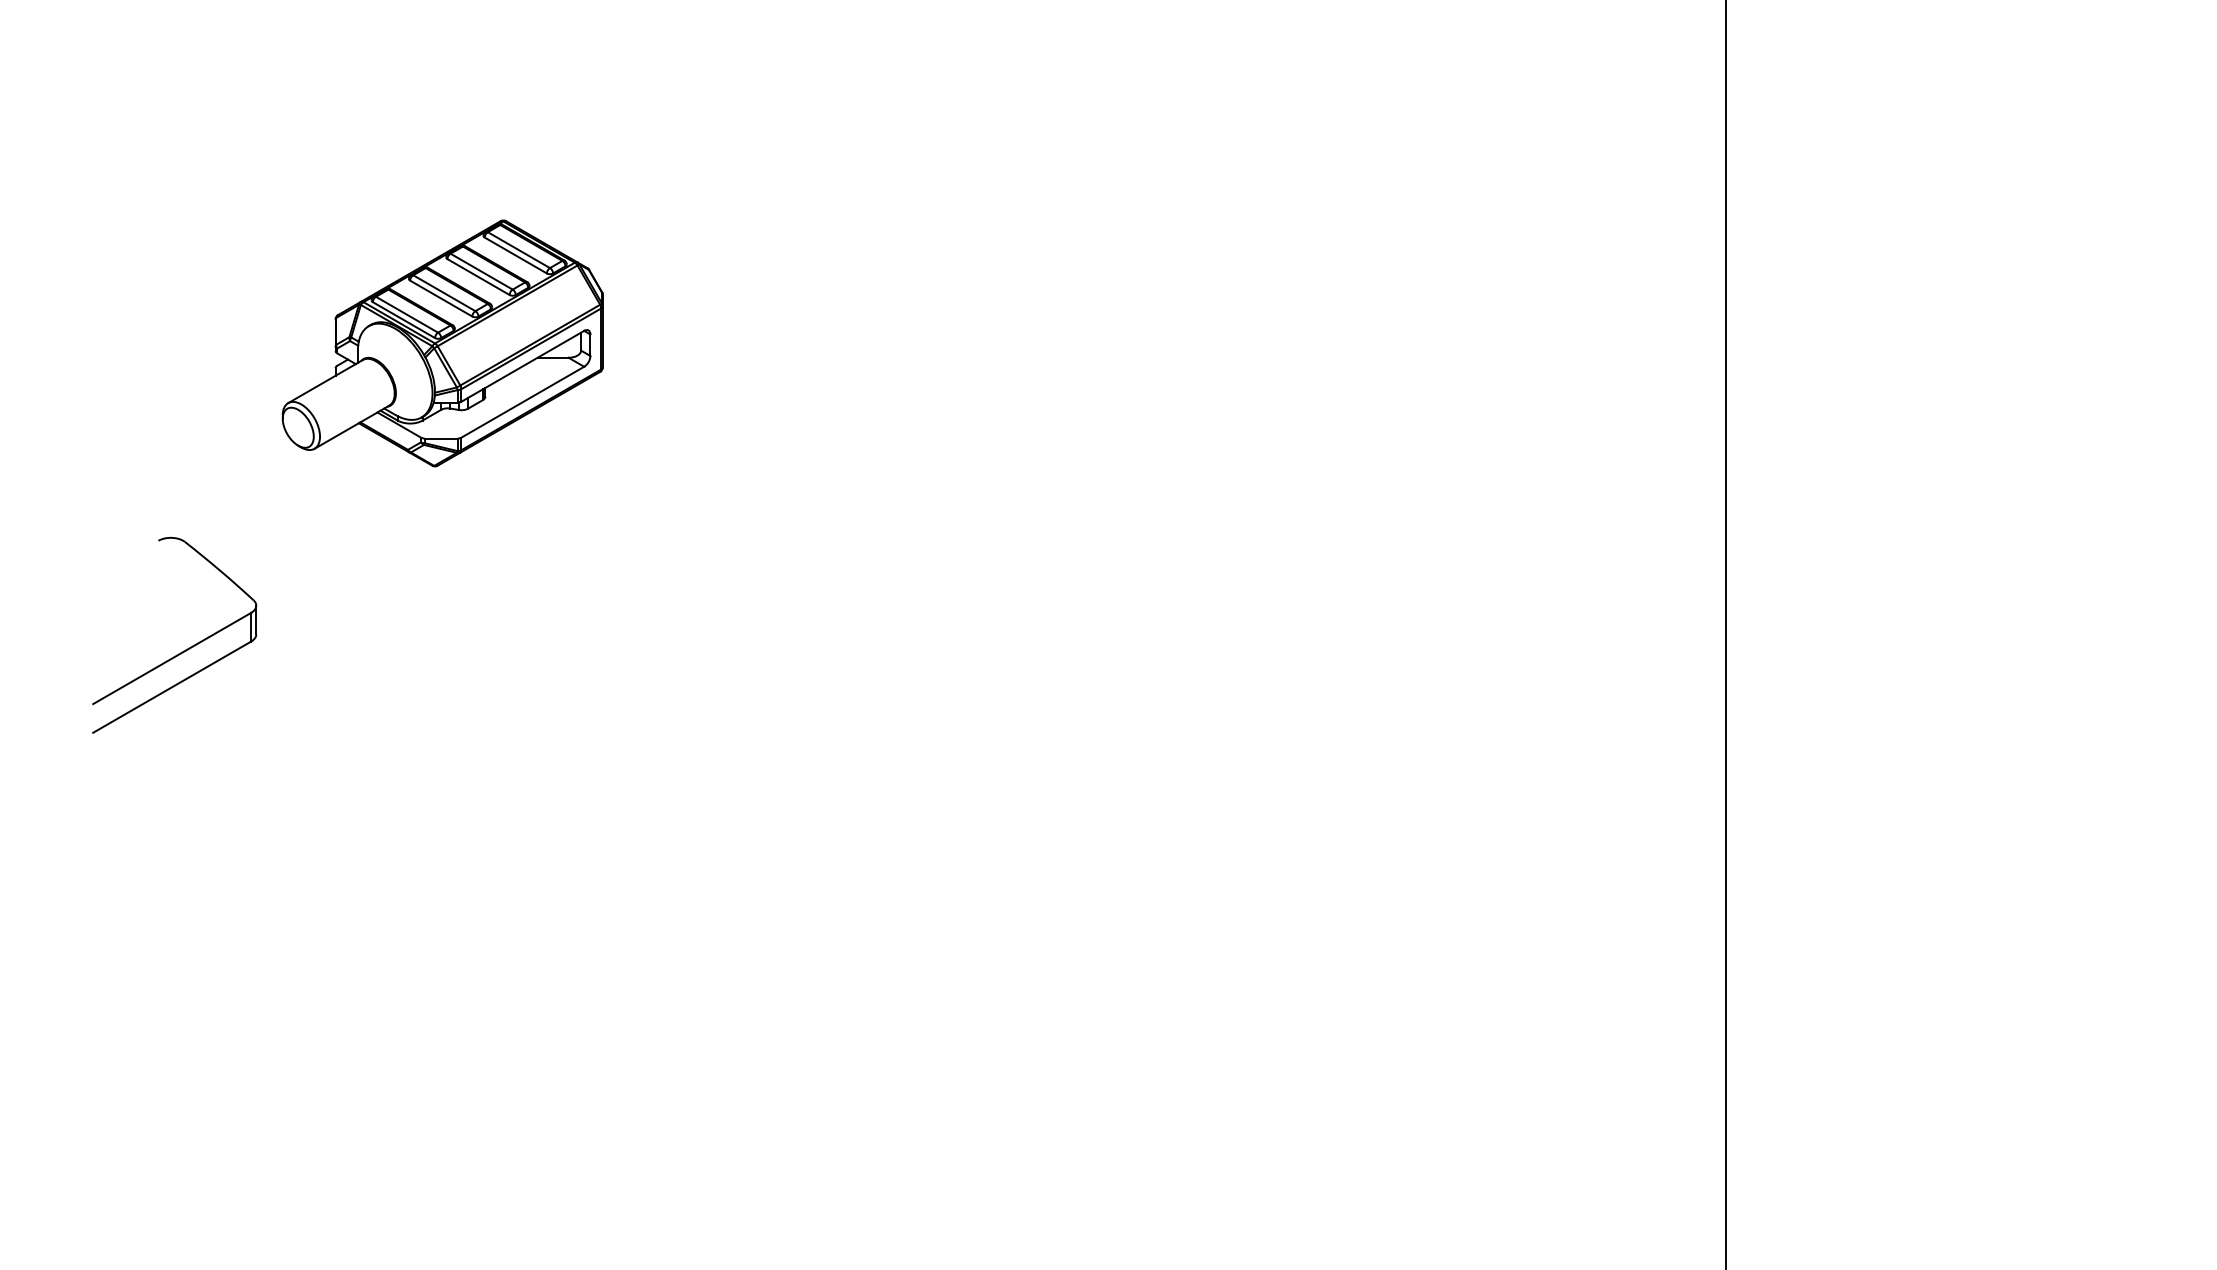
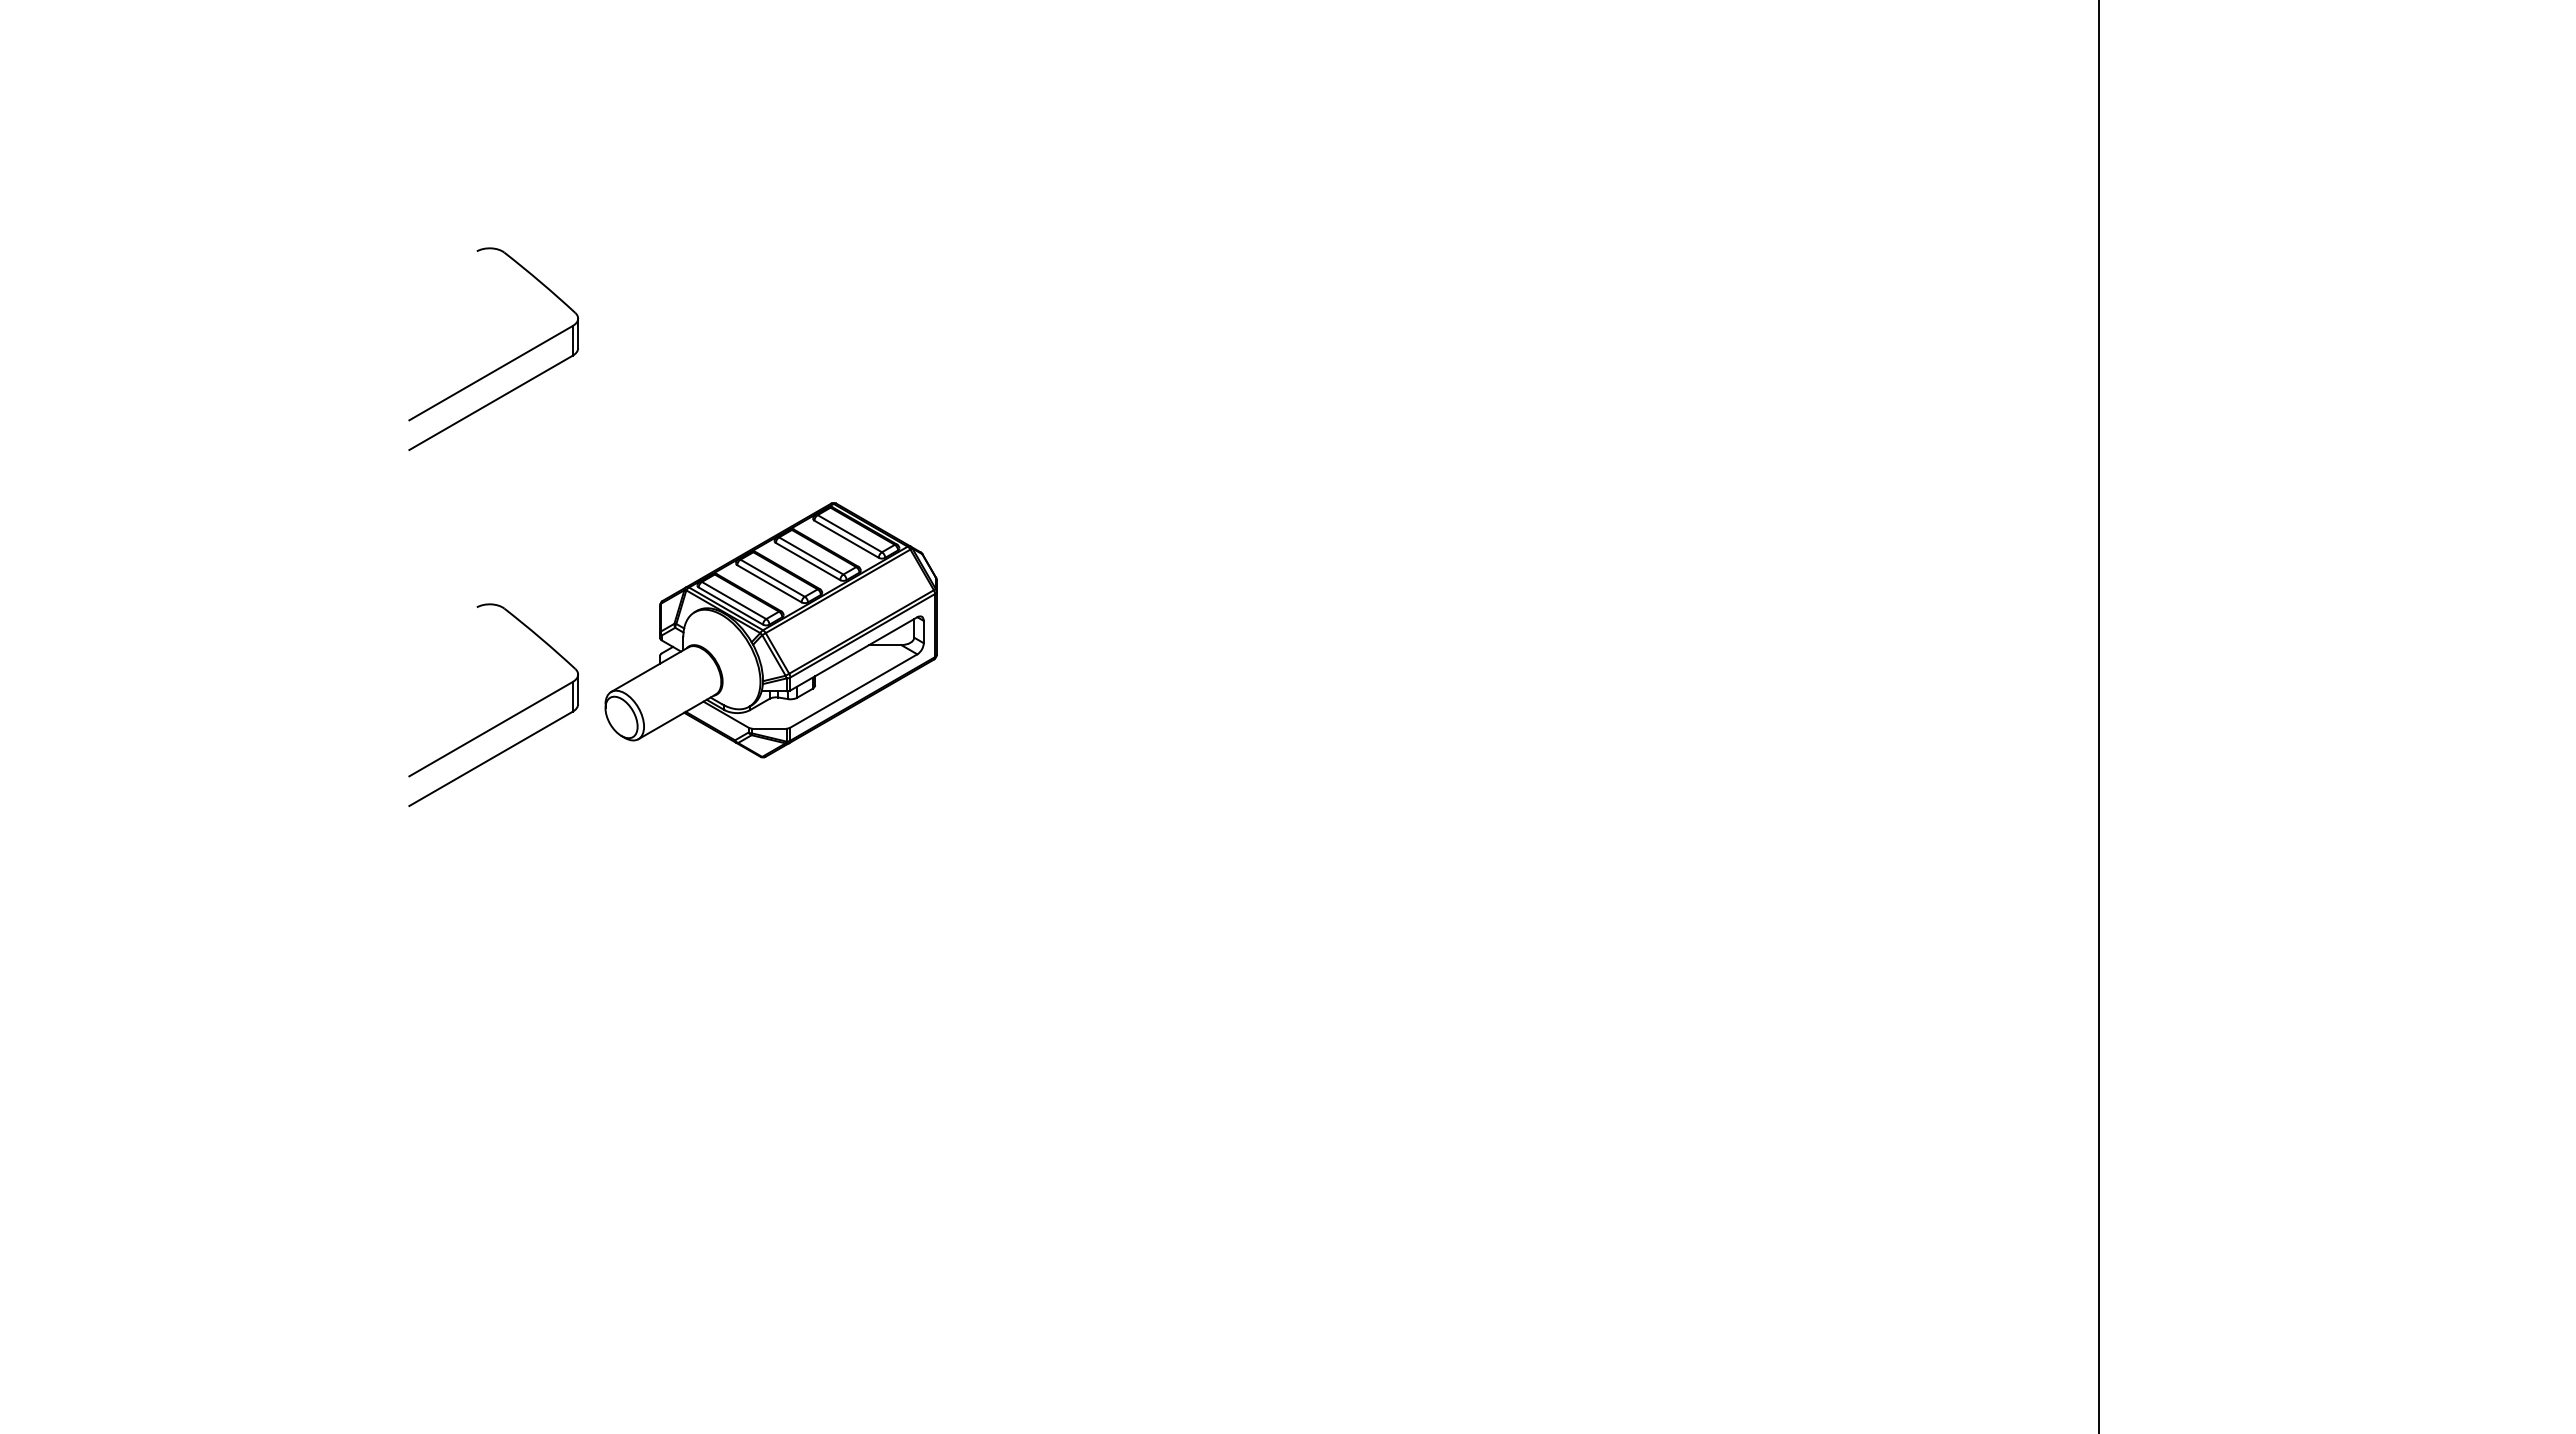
part: (184, 306) -> (503, 364), added
part: (442, 343) -> (770, 630), moved

